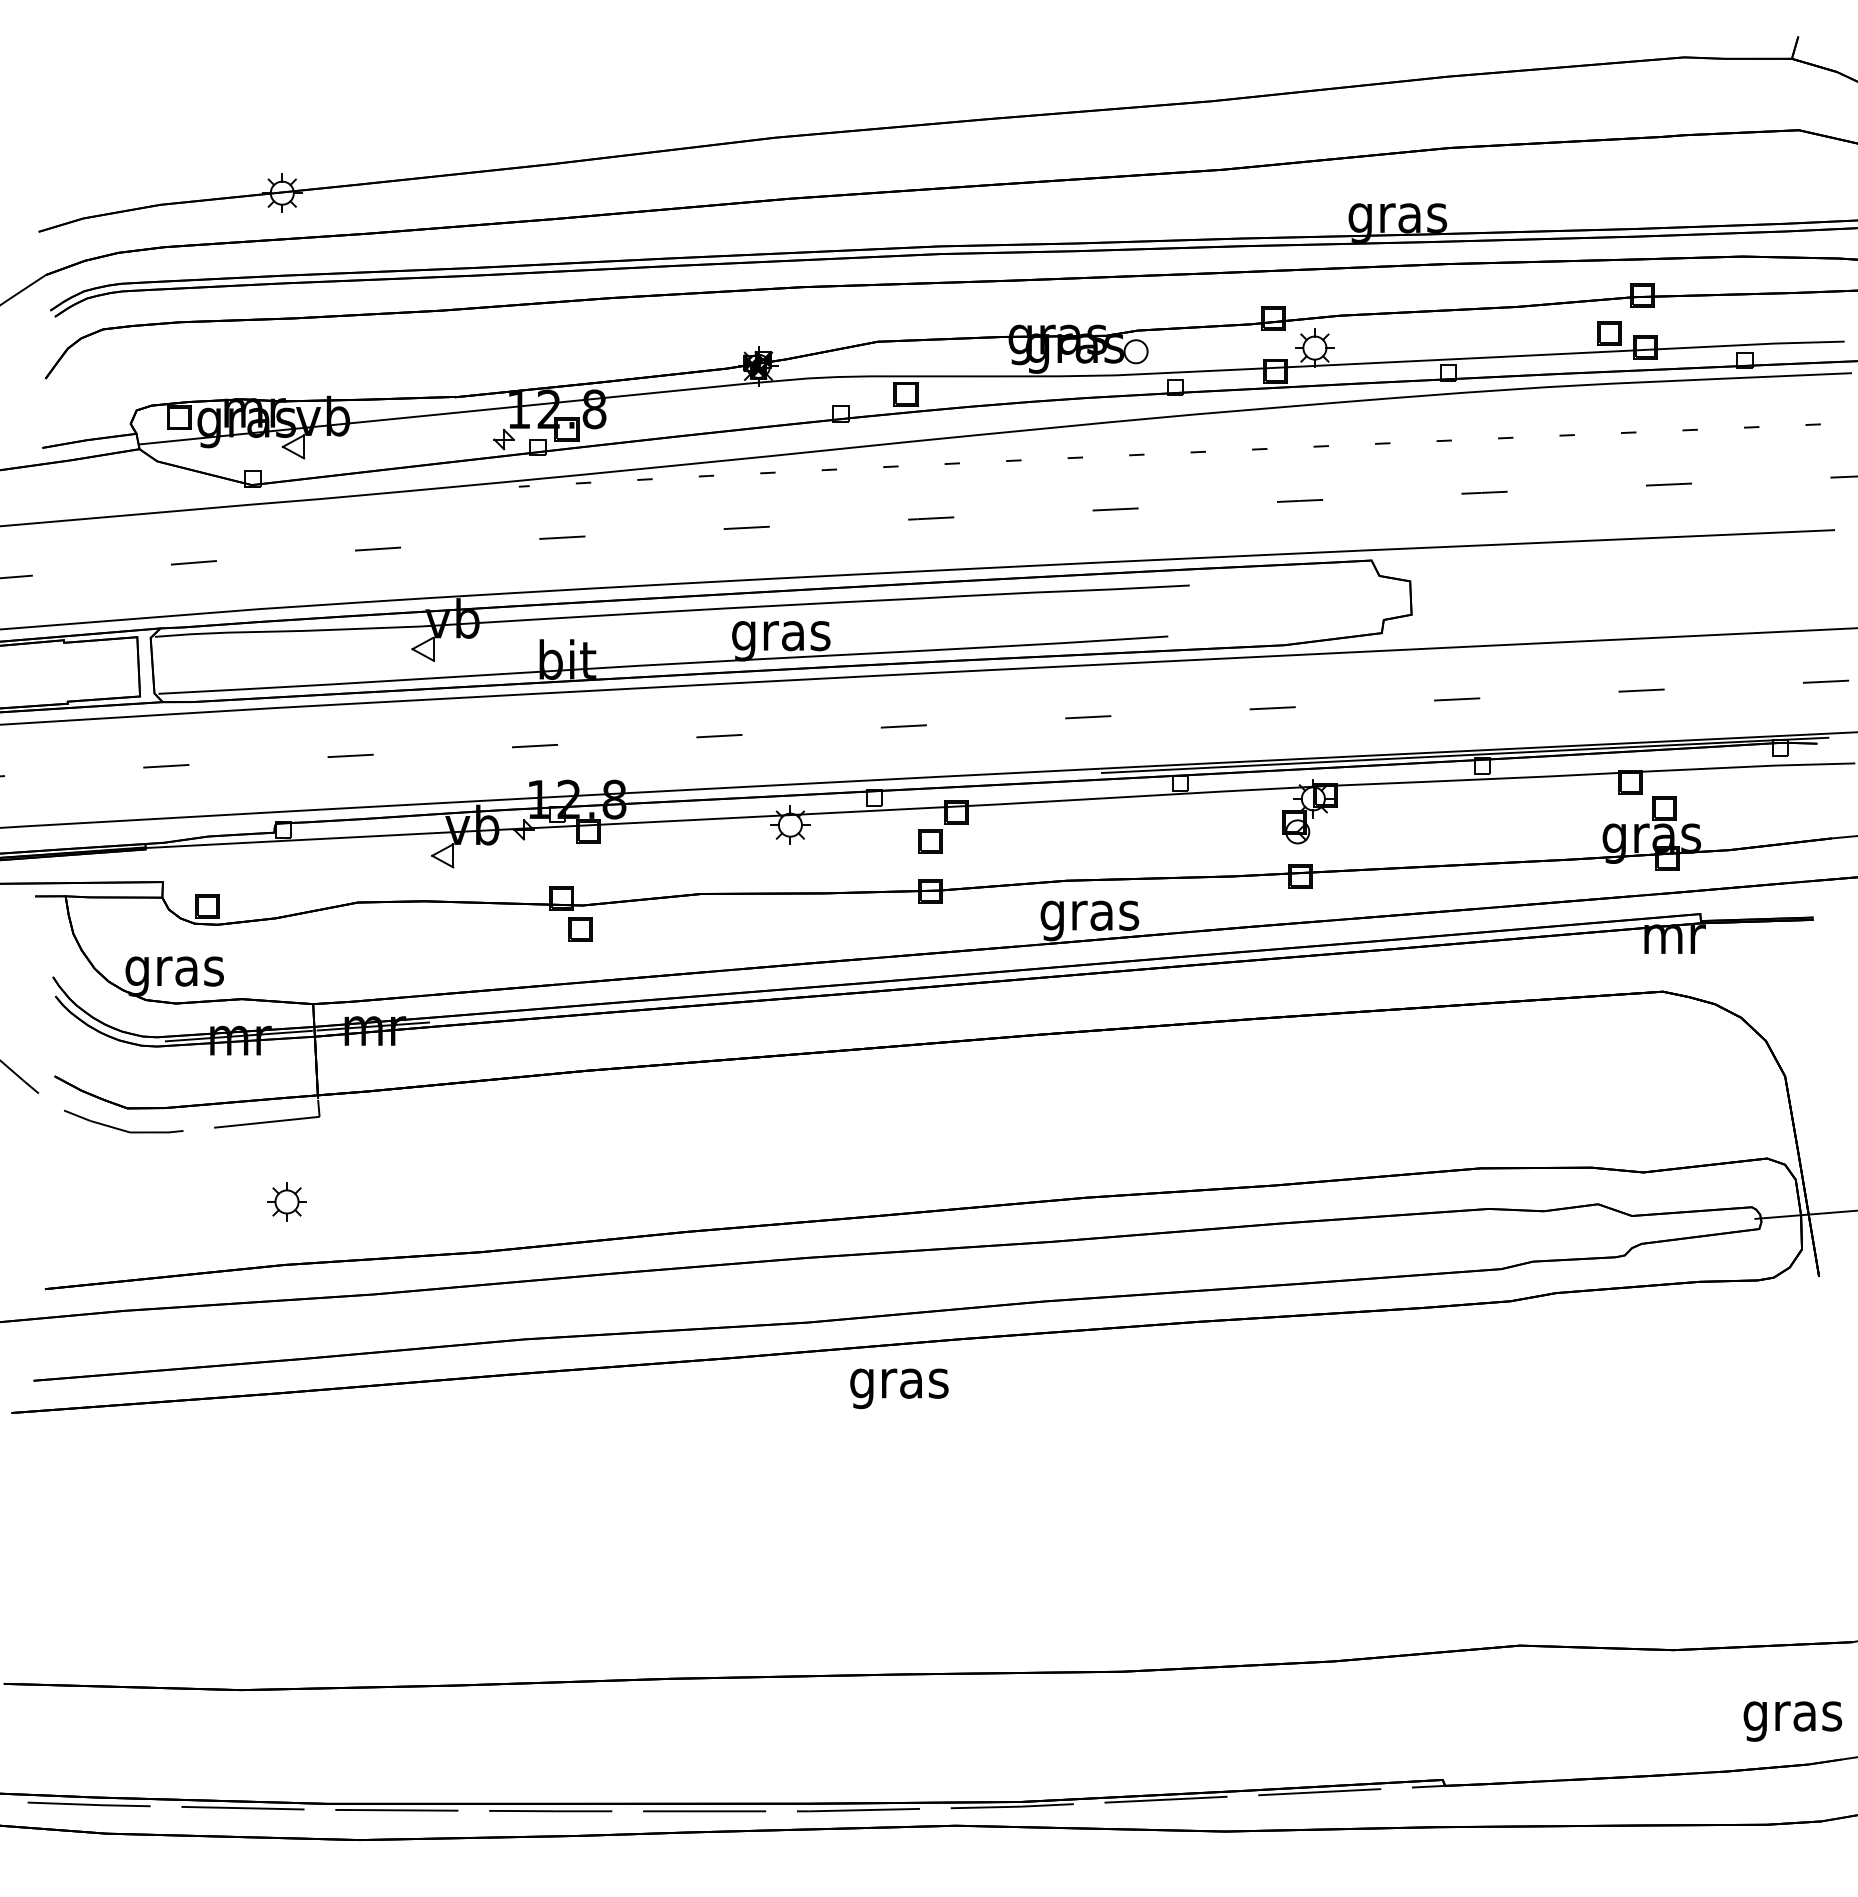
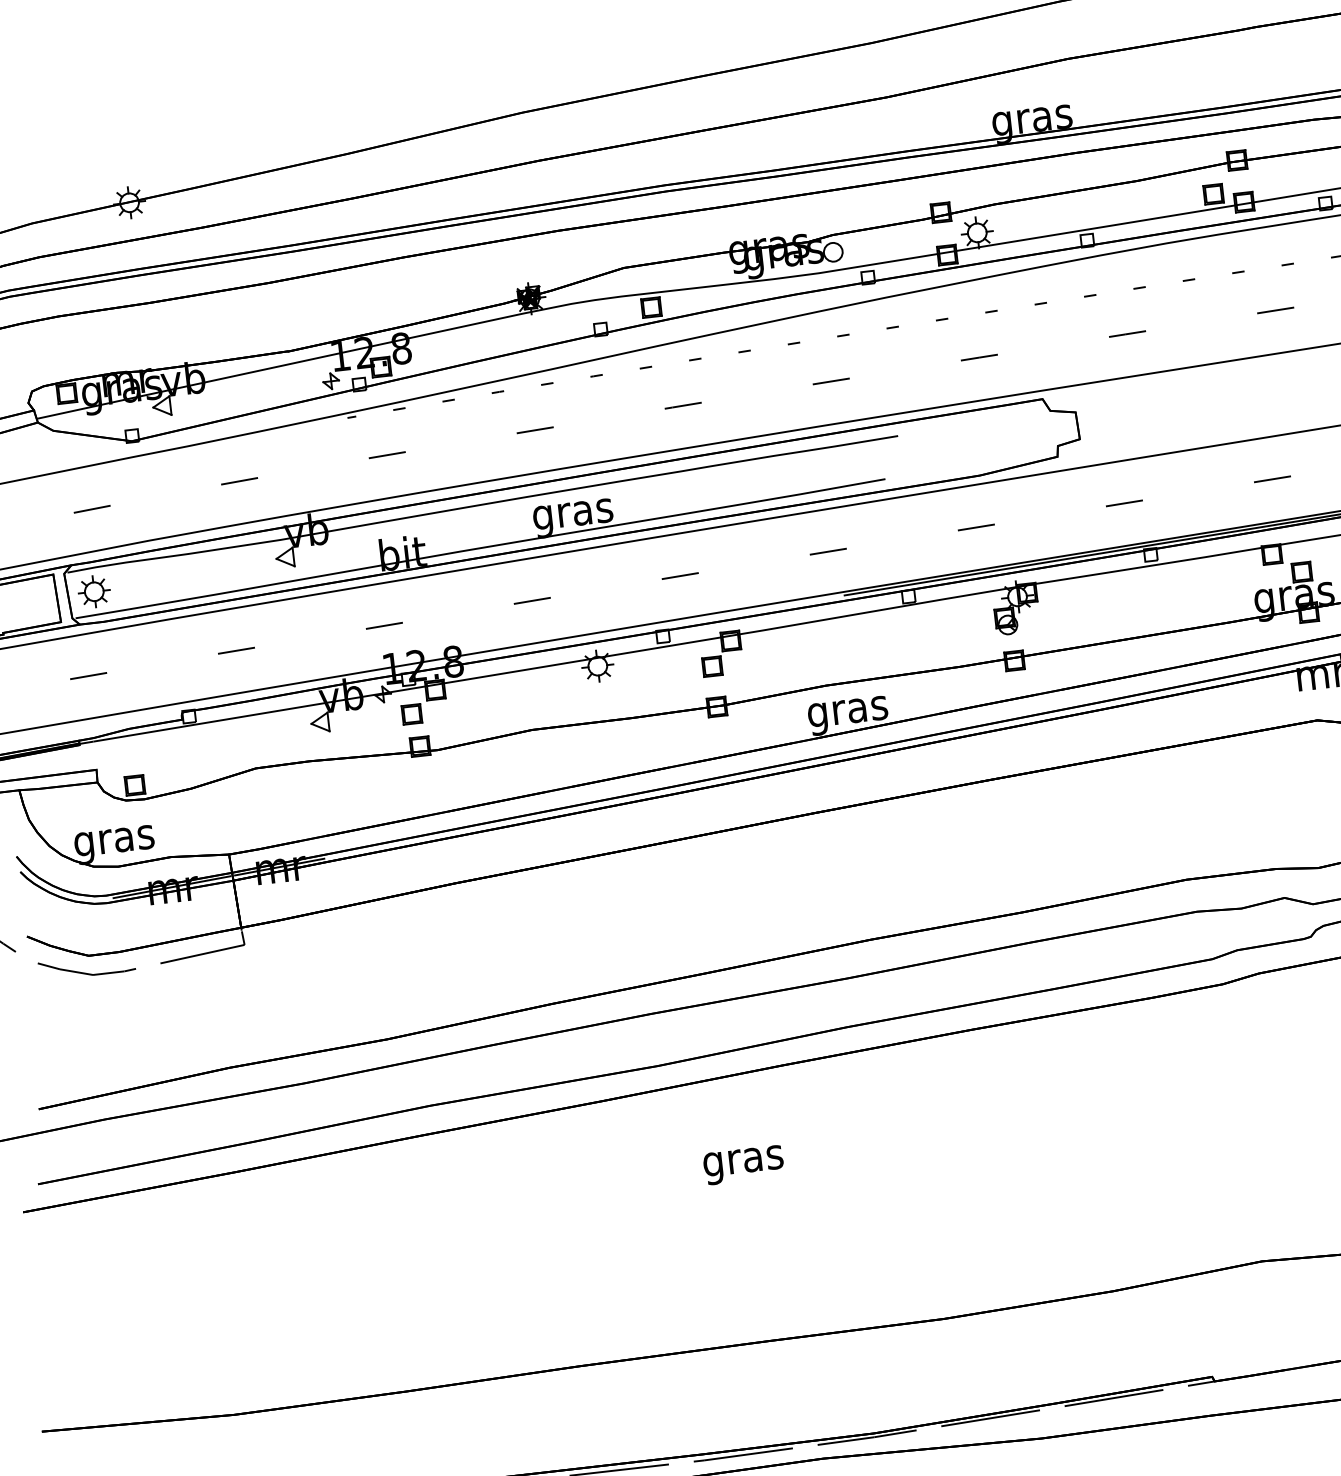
part: (580, 929) -> (412, 714), moved
part: (286, 1201) -> (93, 591), moved
text: (899, 1388) -> (743, 1164), moved

